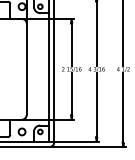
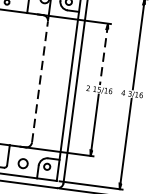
line: (71, 42) -> (103, 54), solid -> dashed
line: (26, 69) -> (39, 82), solid -> dashed

